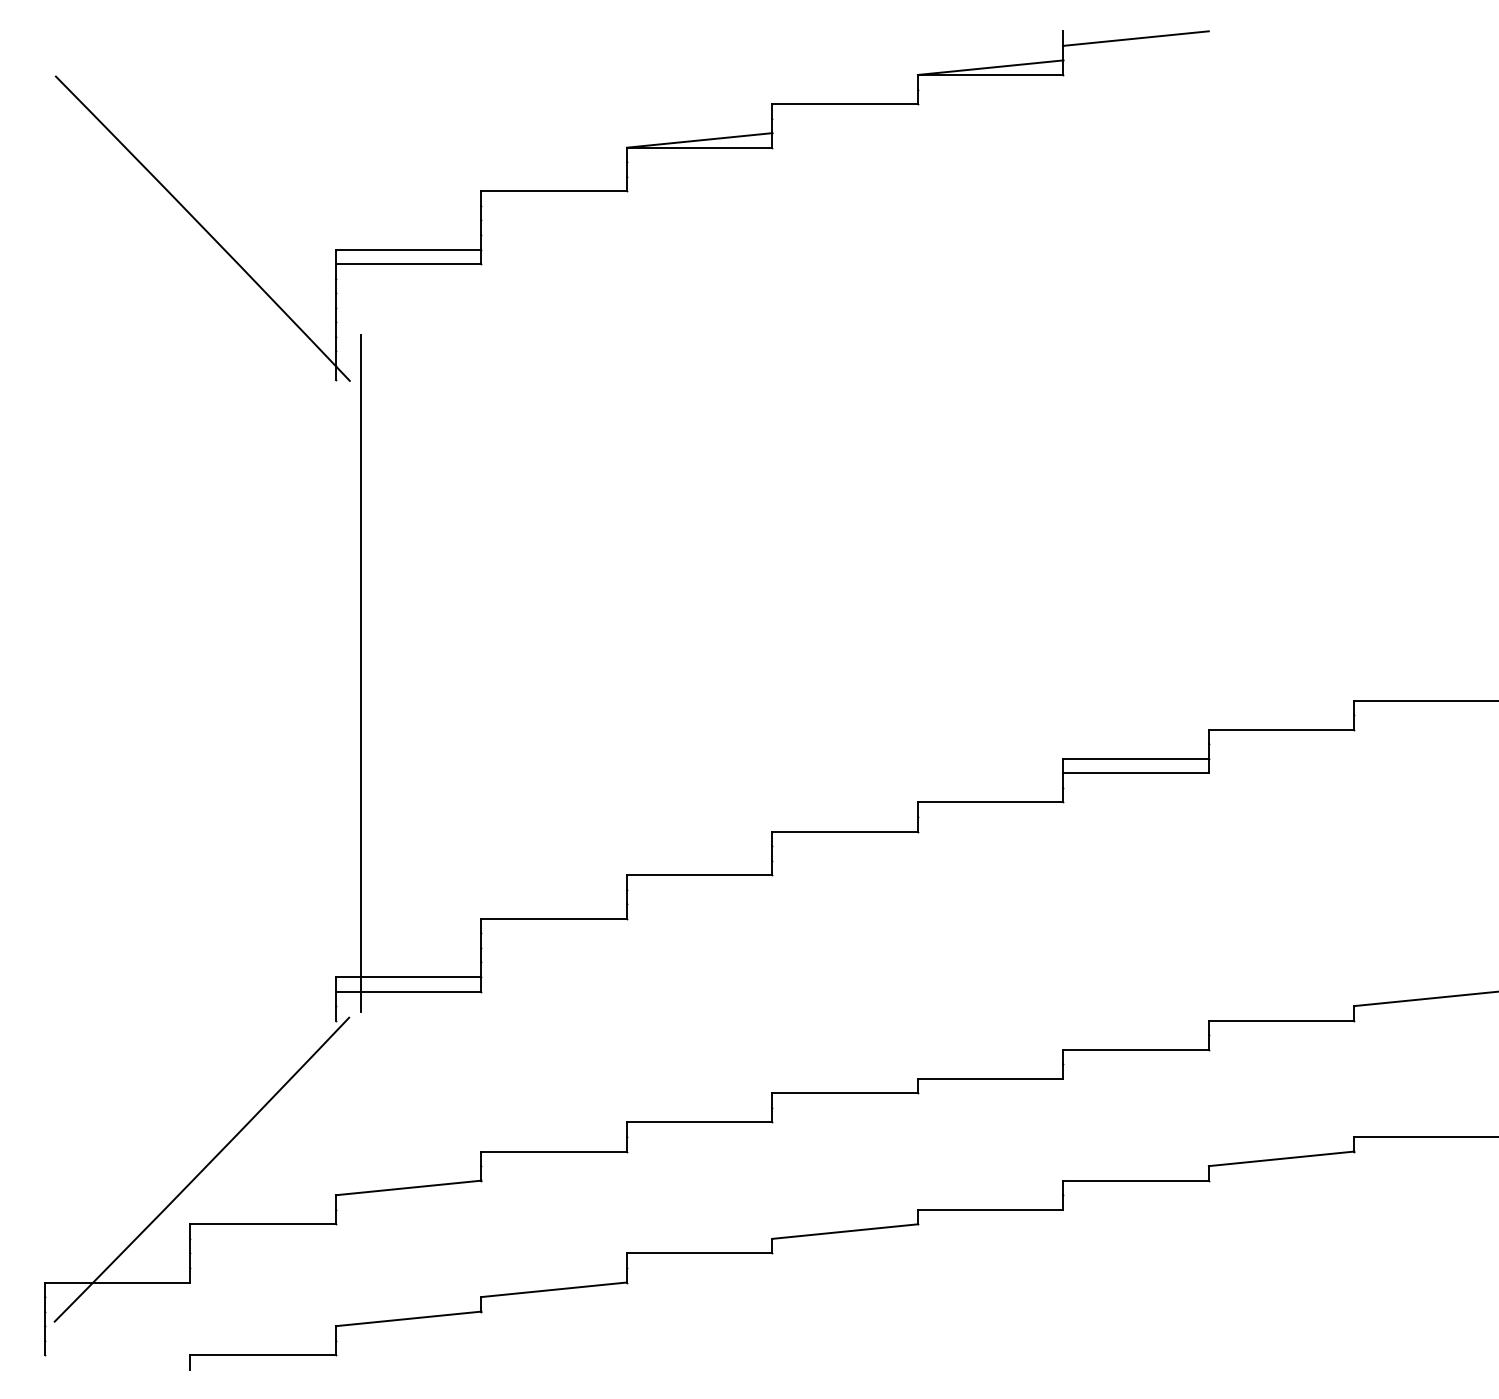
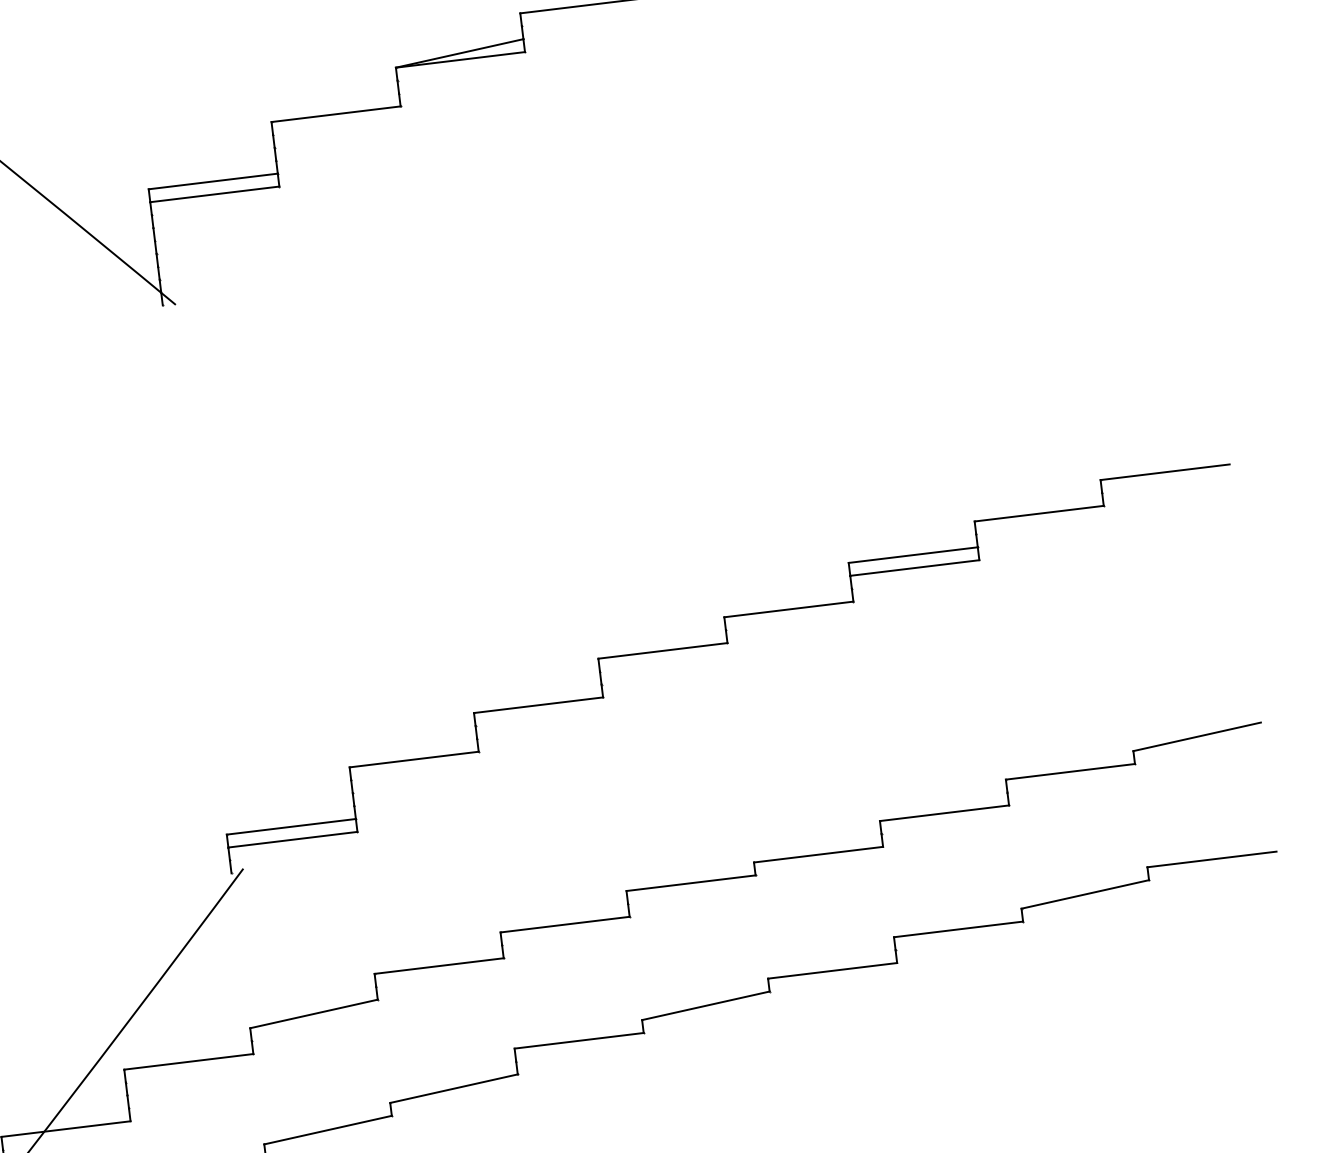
line: (361, 672) -> (216, 561), removed

